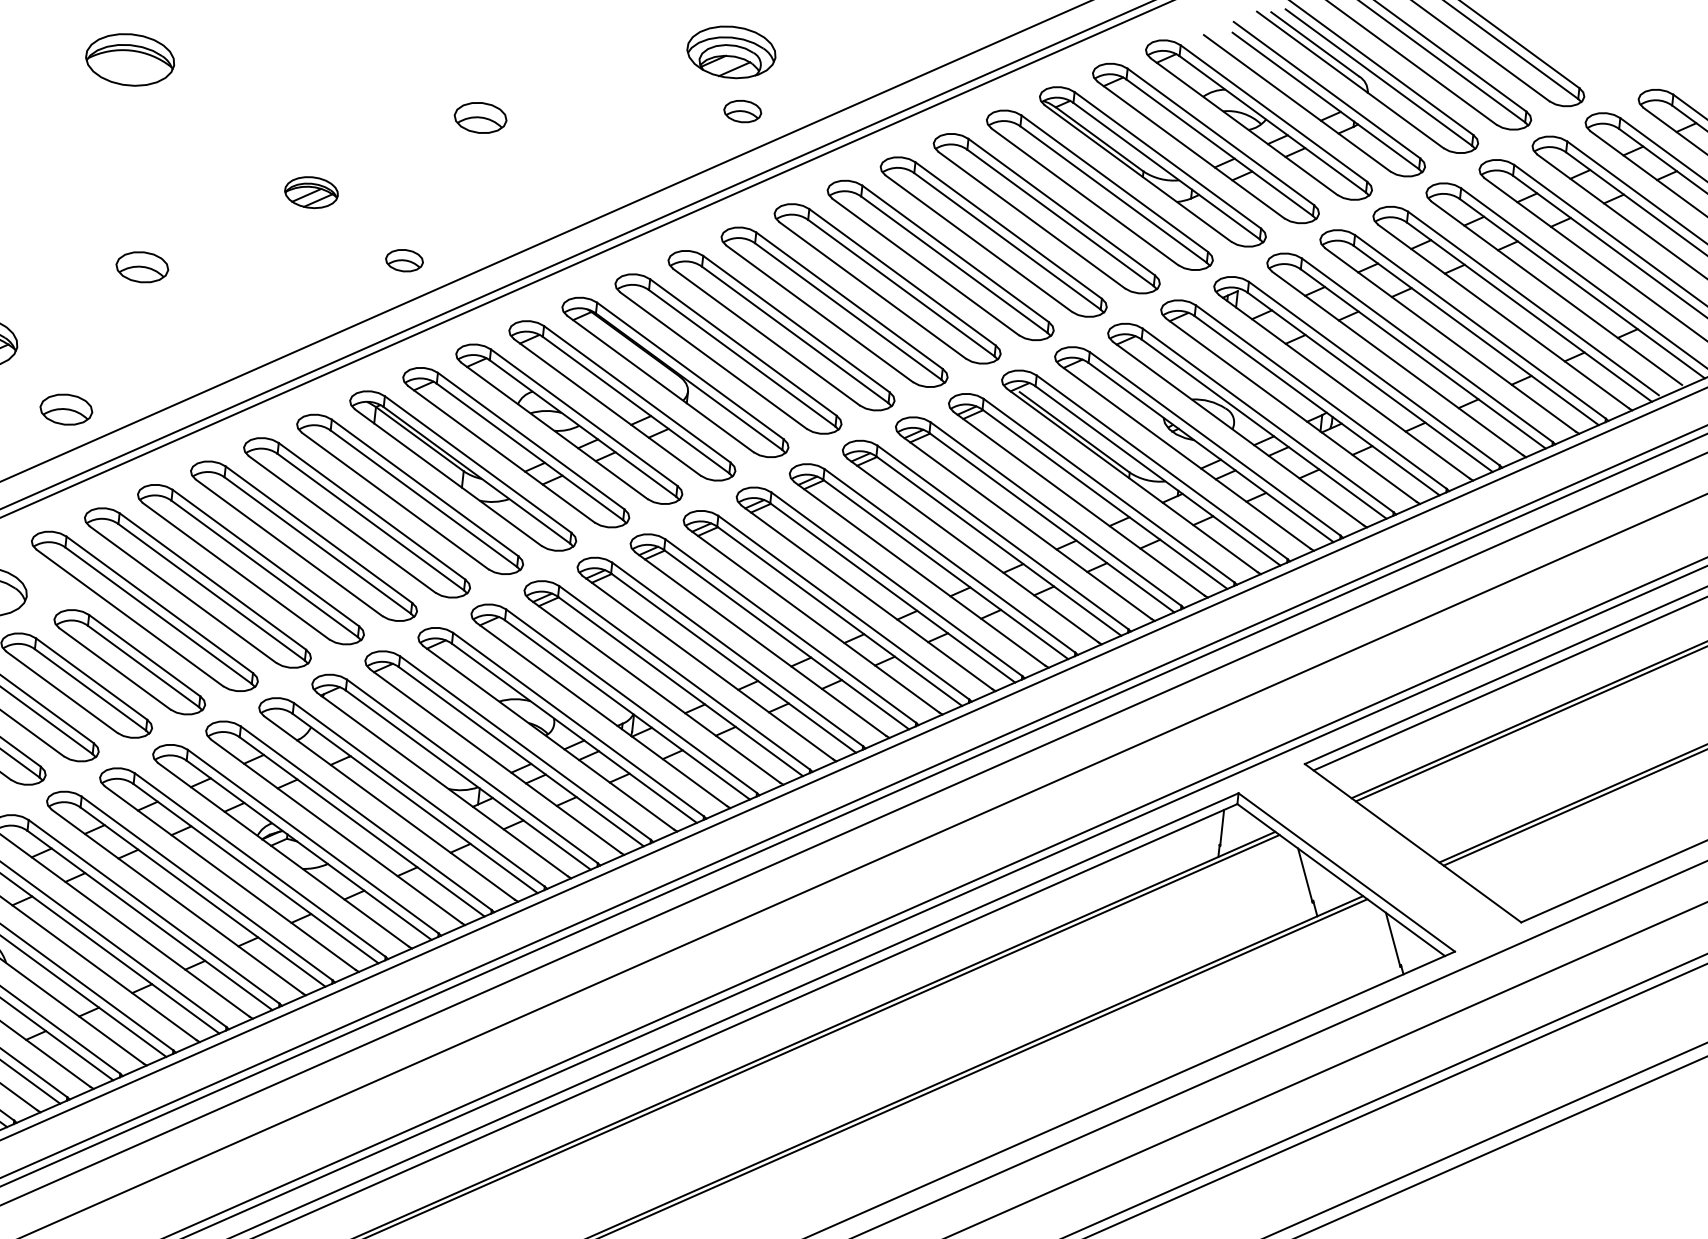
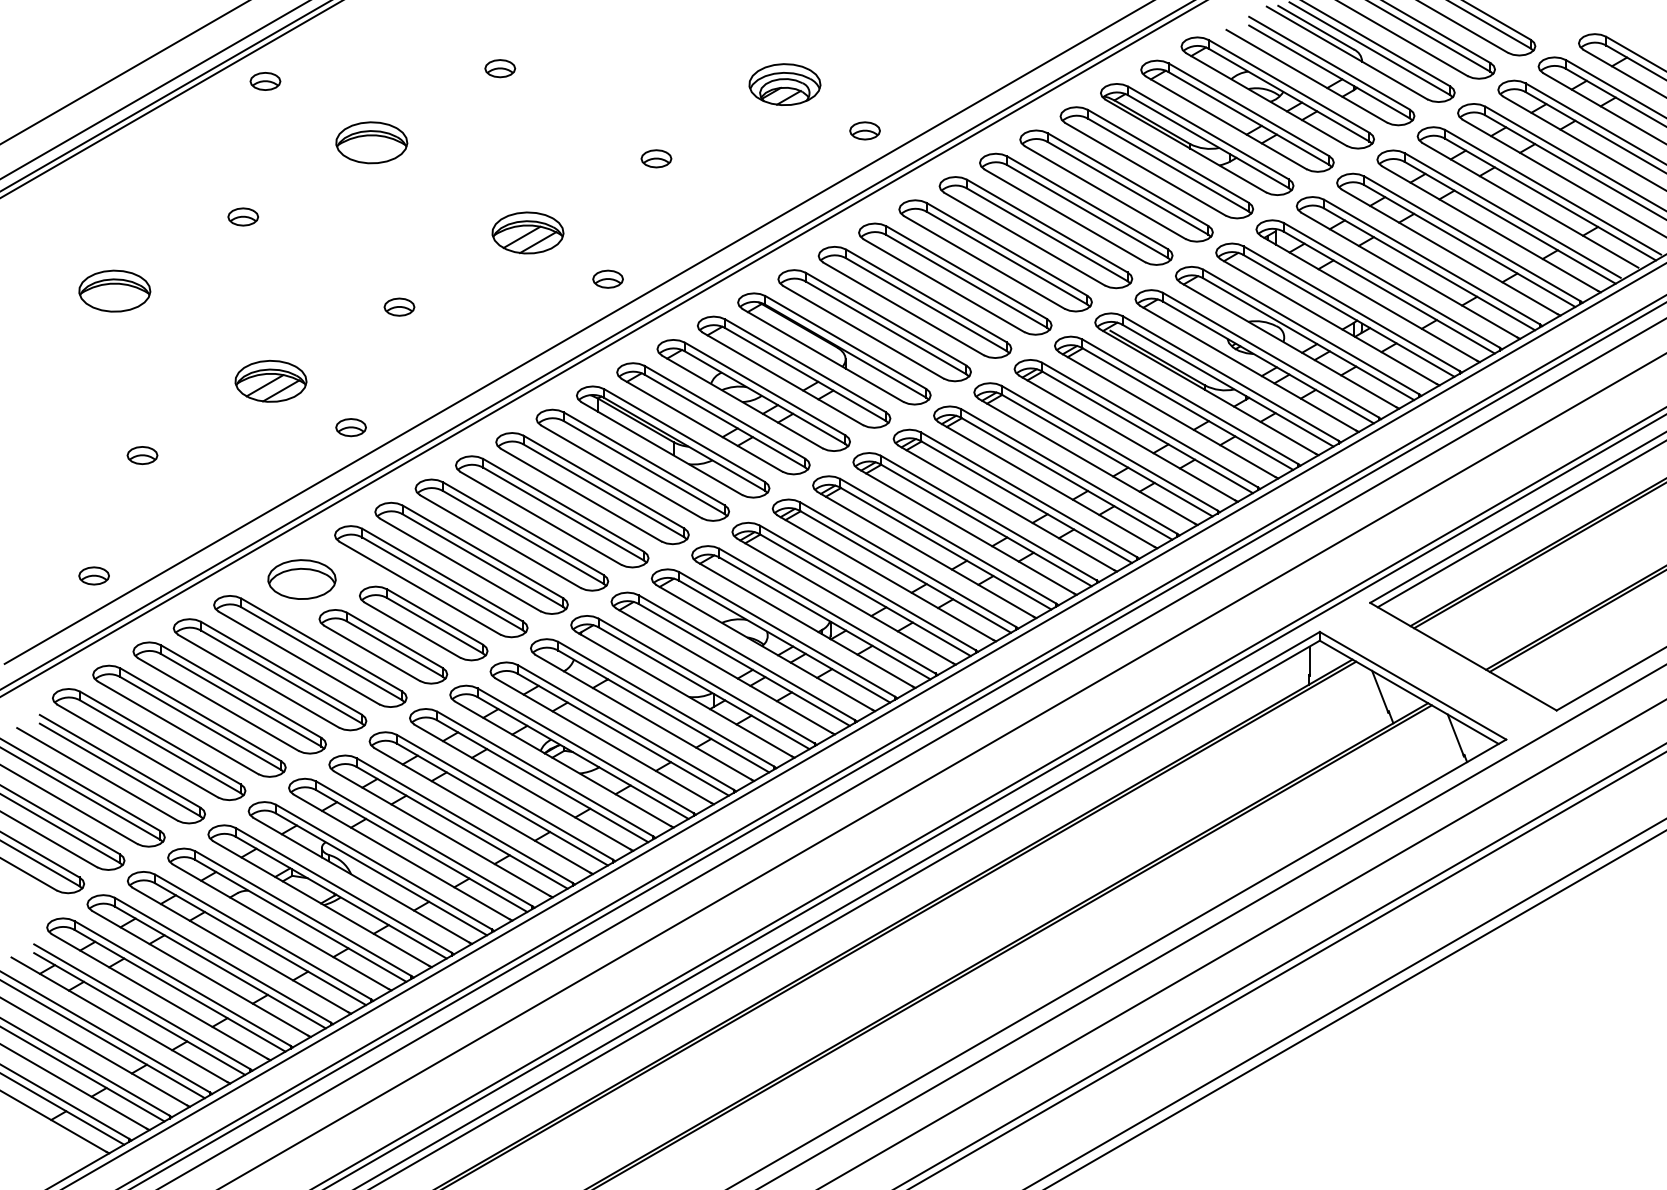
part: (730, 52) -> (784, 84), moved
part: (480, 117) -> (656, 158), size x0.71
part: (310, 191) -> (527, 232), size x1.67
part: (142, 266) -> (399, 306), size x0.71
part: (65, 409) -> (350, 427), size x0.71

